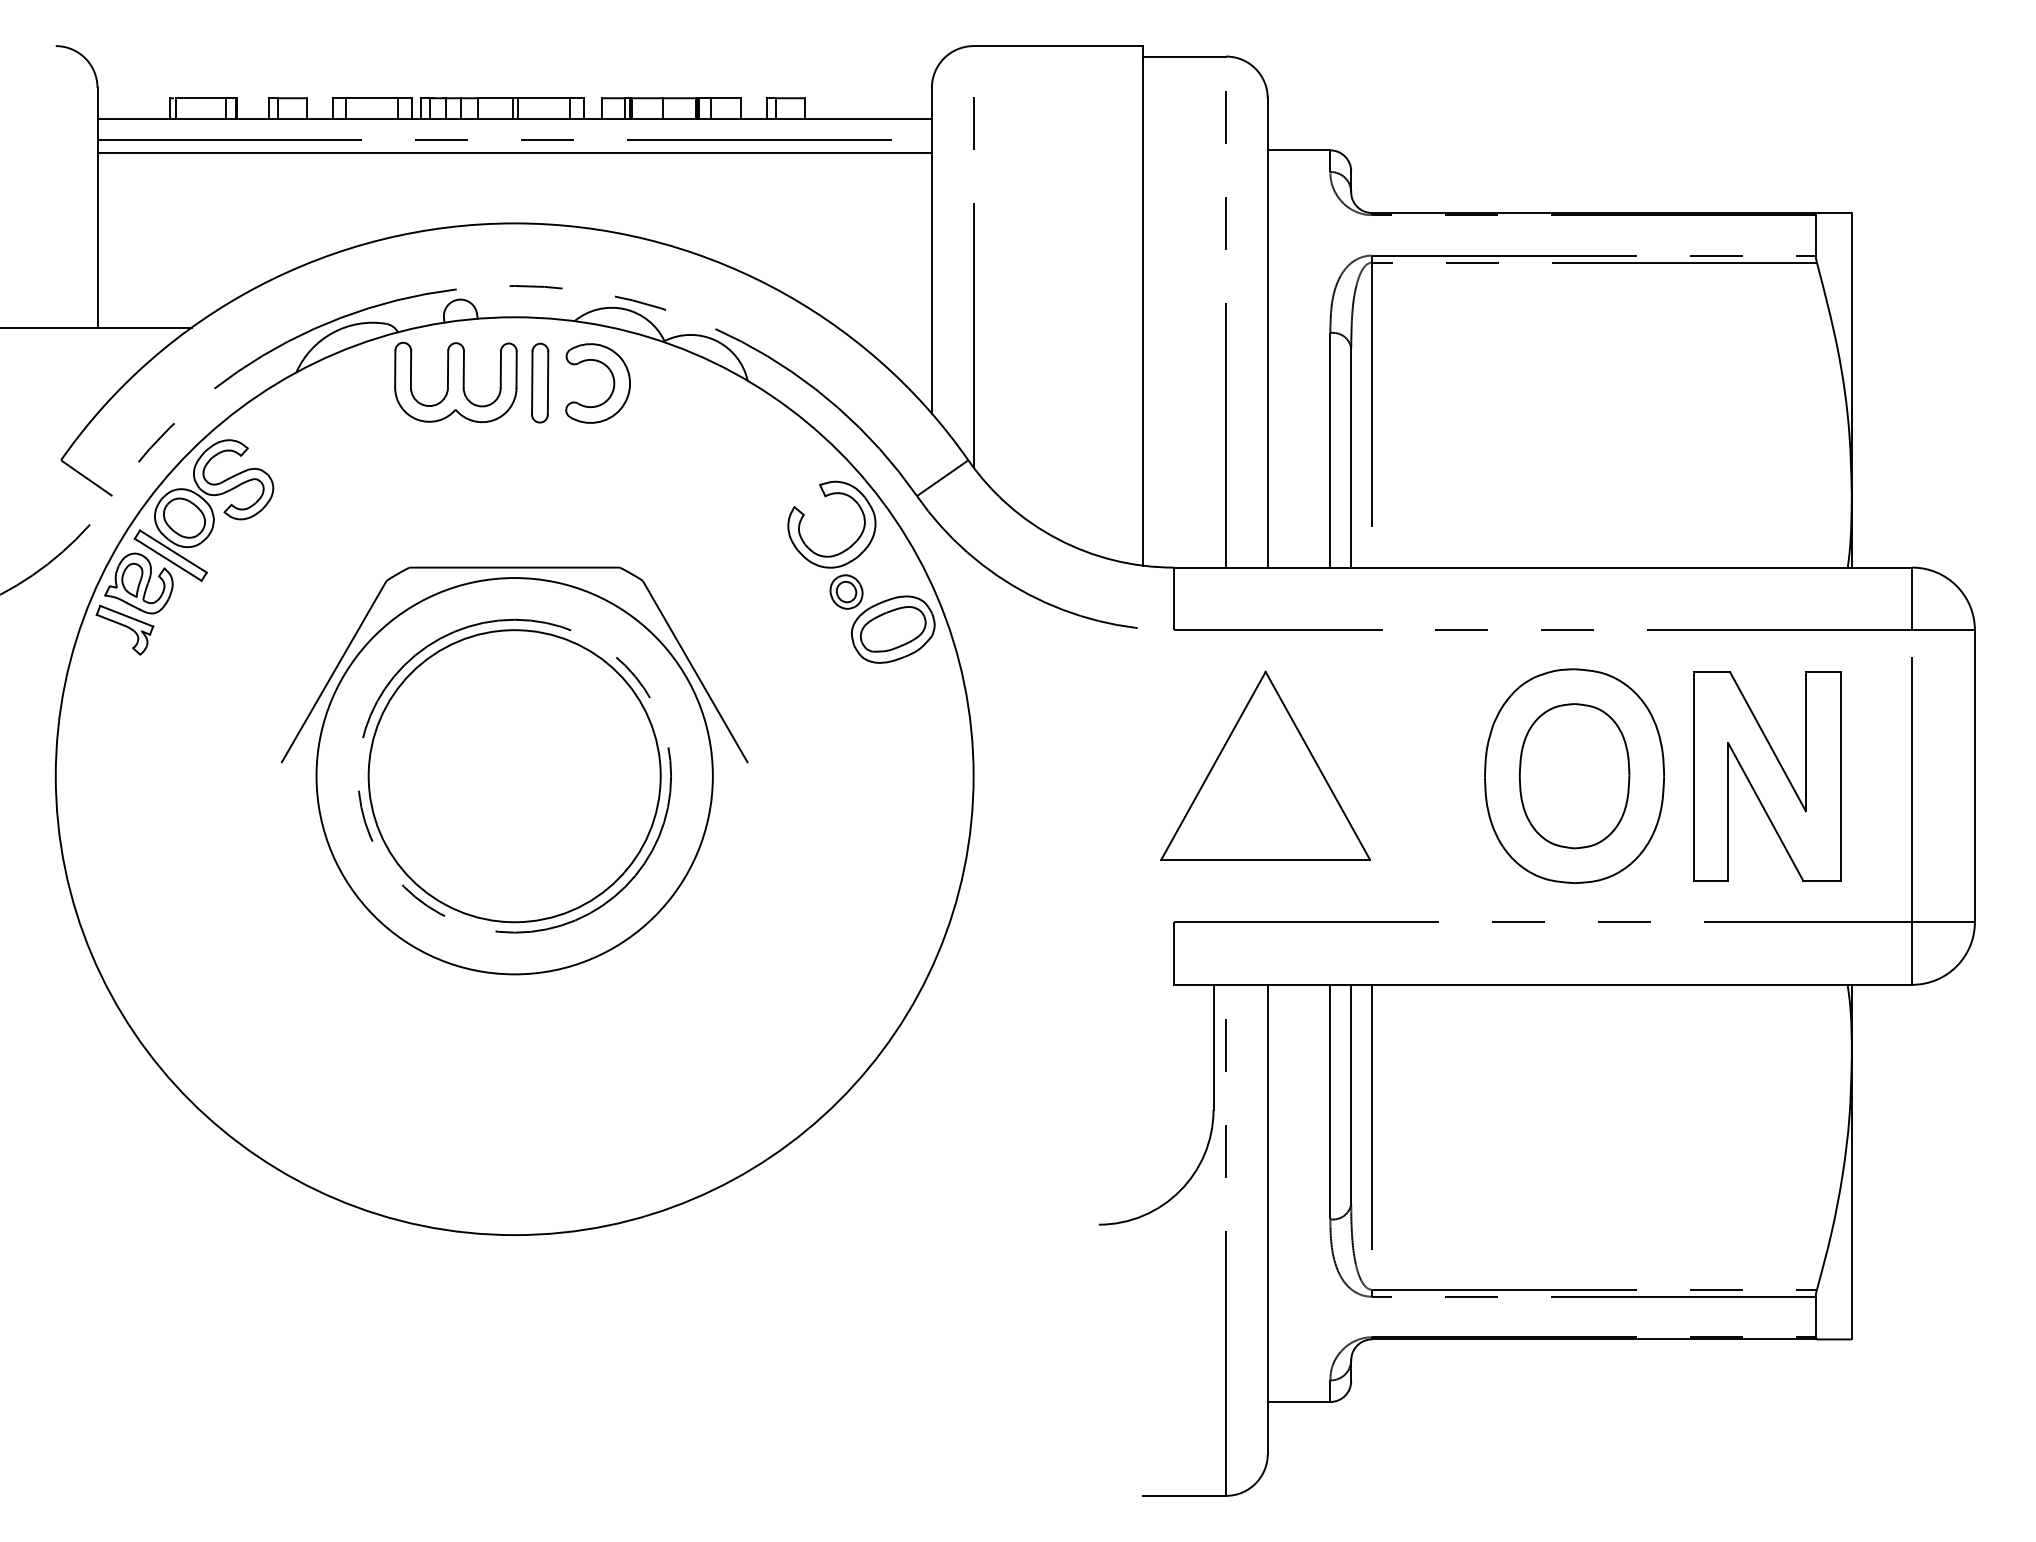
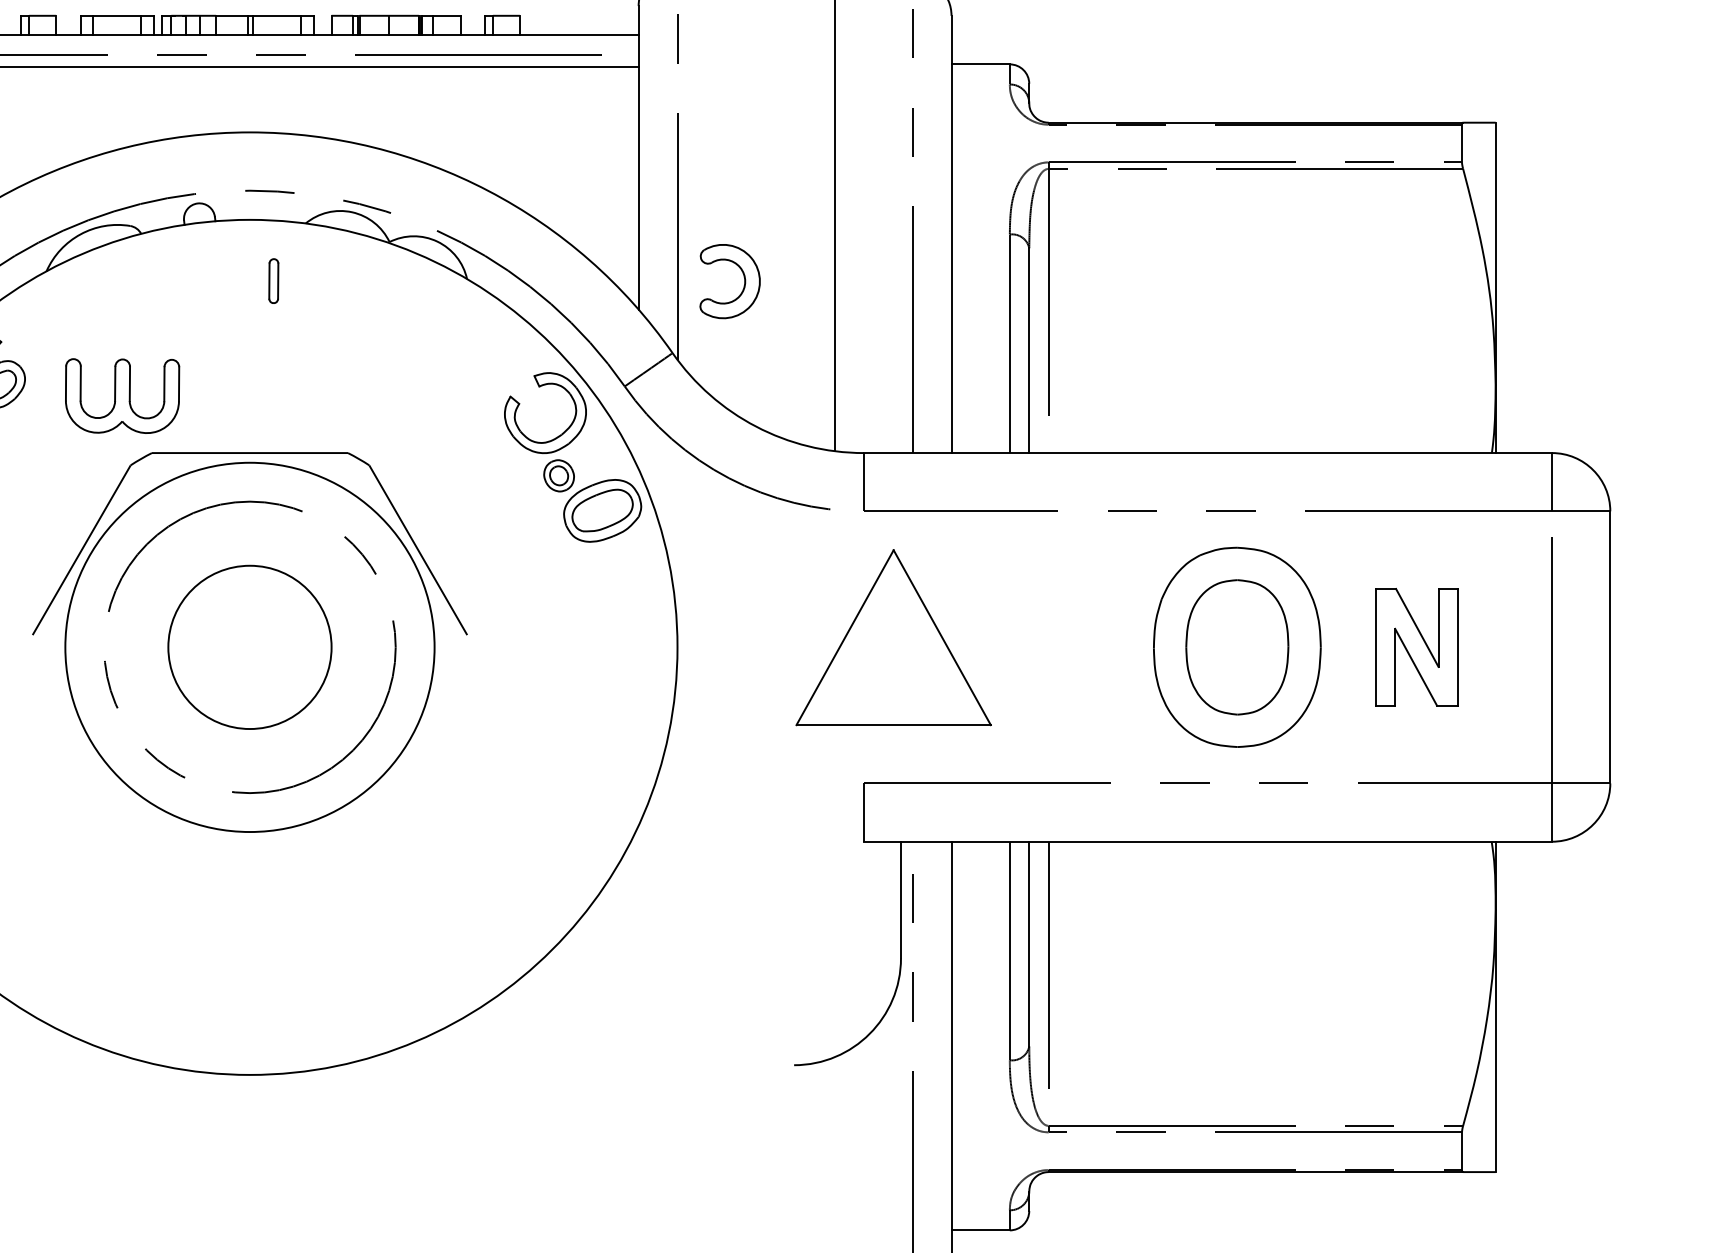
part: (612, 378) -> (743, 276), moved
part: (455, 382) -> (122, 396), moved
part: (540, 382) -> (274, 280), size x0.6
part: (1265, 765) -> (893, 637), moved
part: (1767, 775) -> (1417, 646), size x0.6
circle: (514, 776) -> (249, 647), size x0.6

